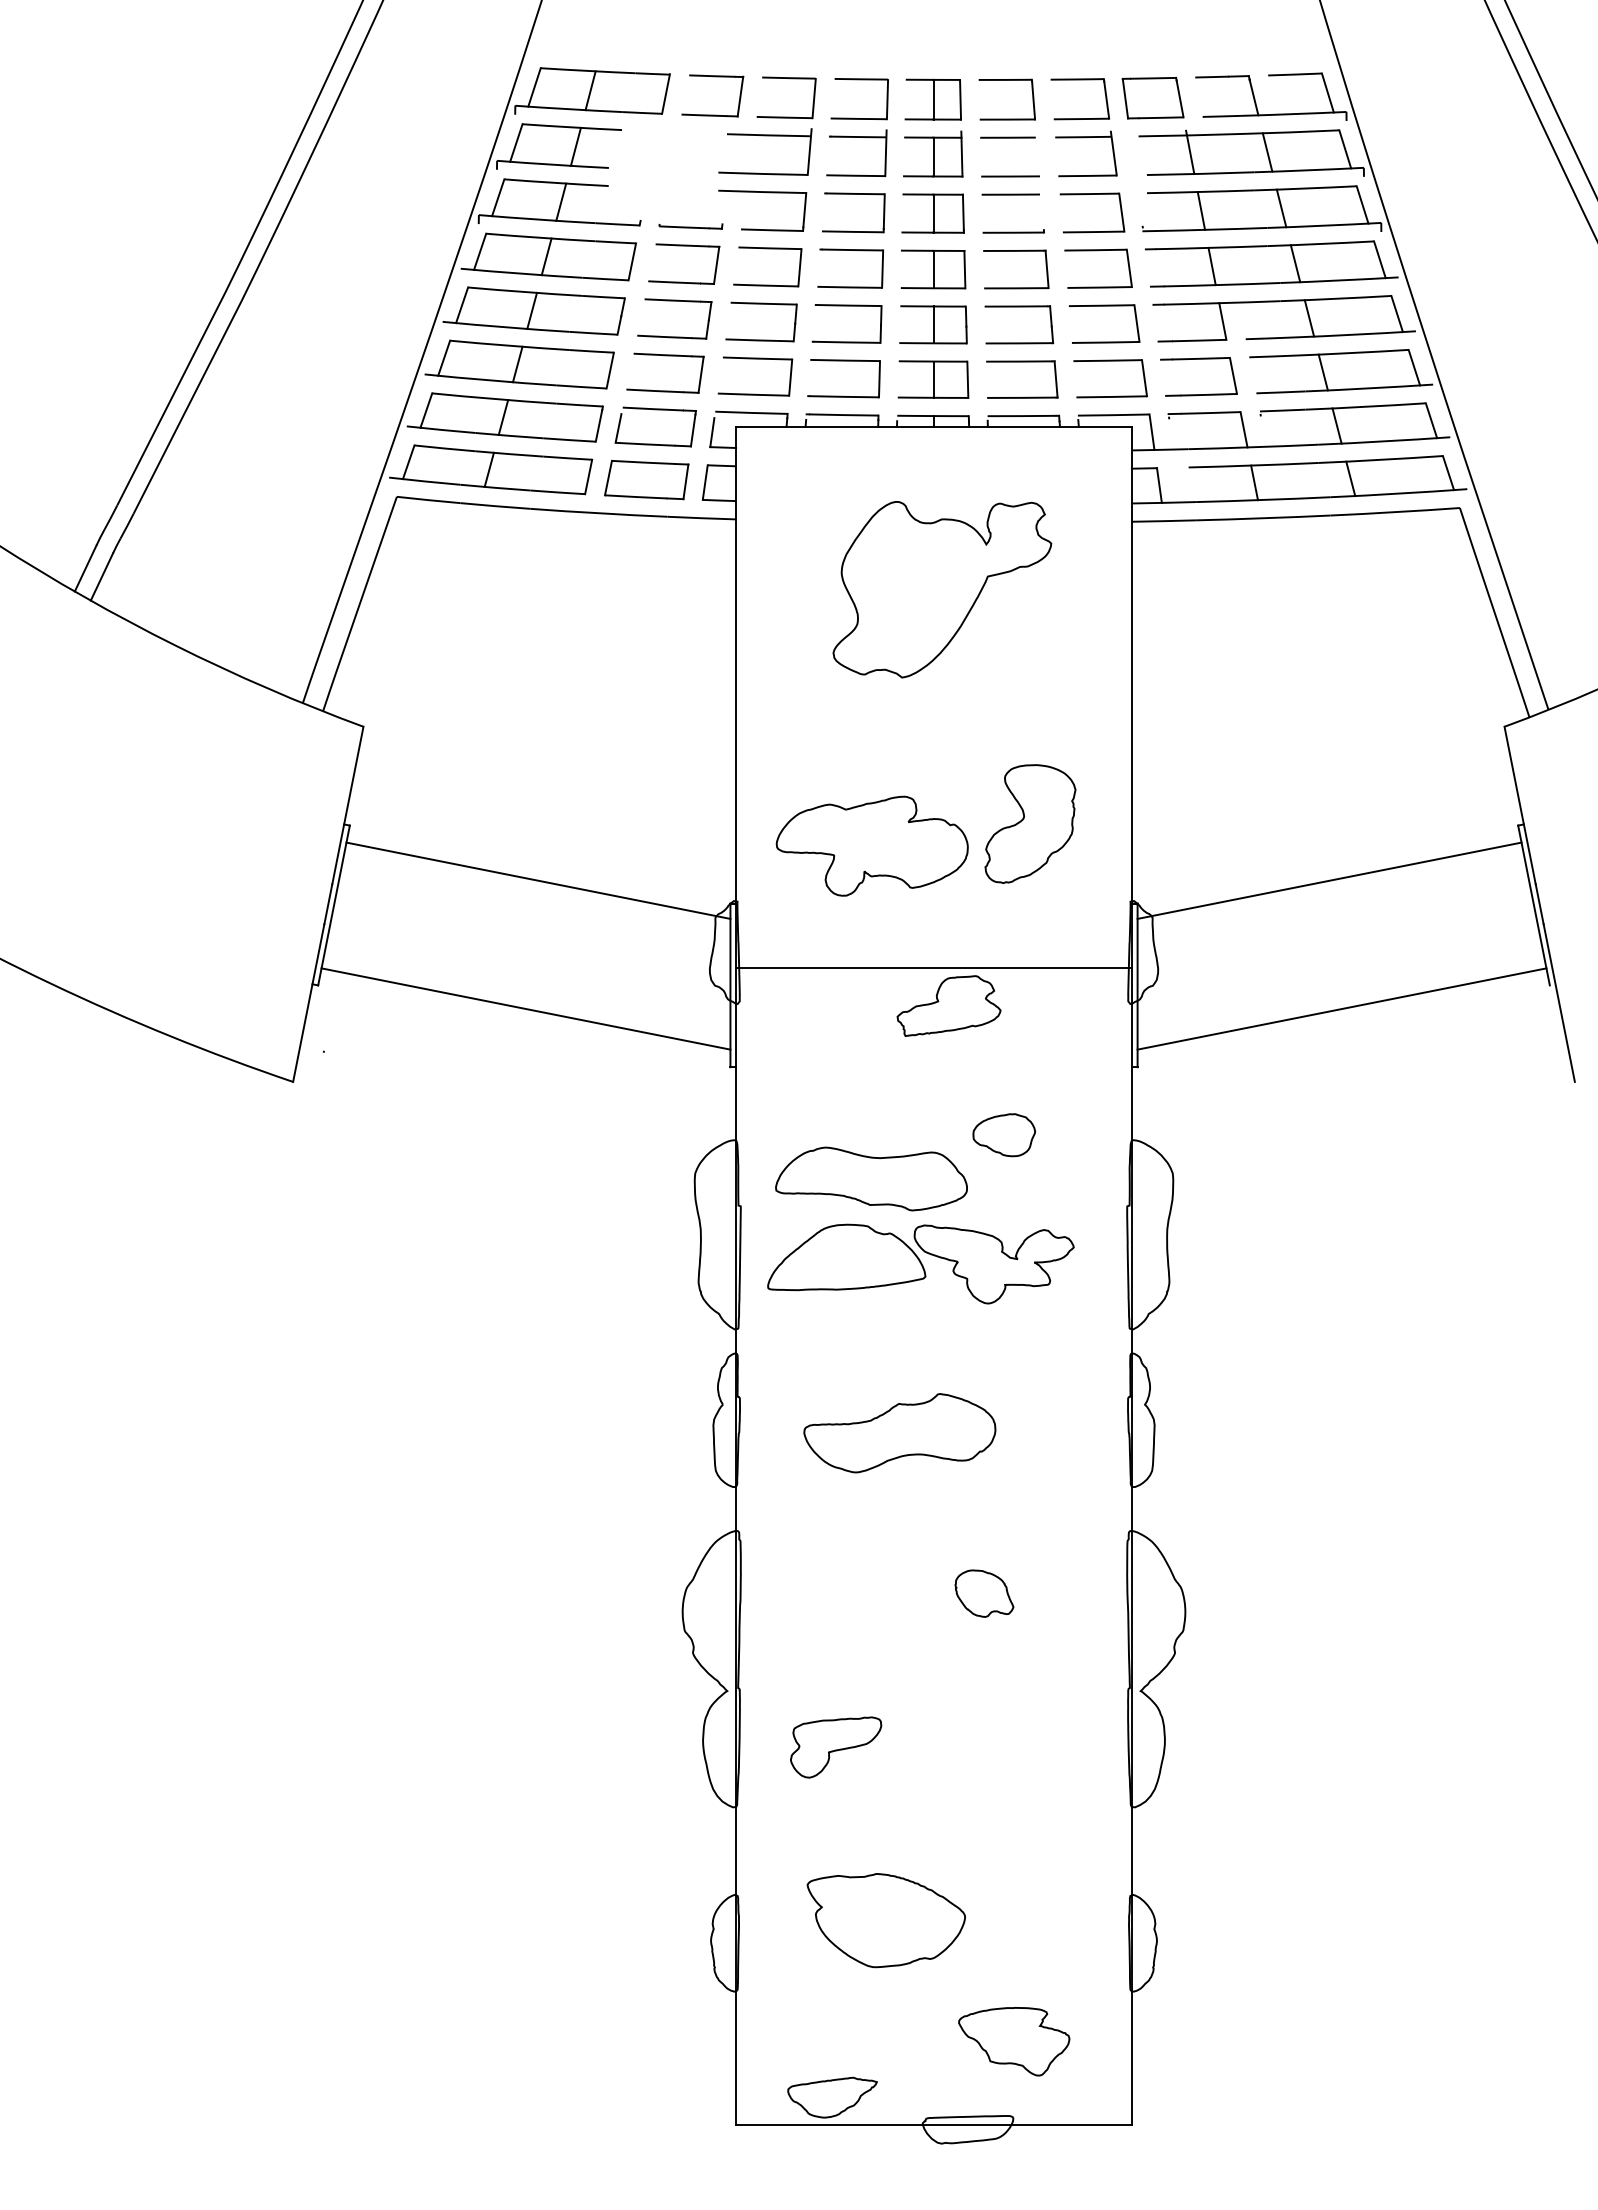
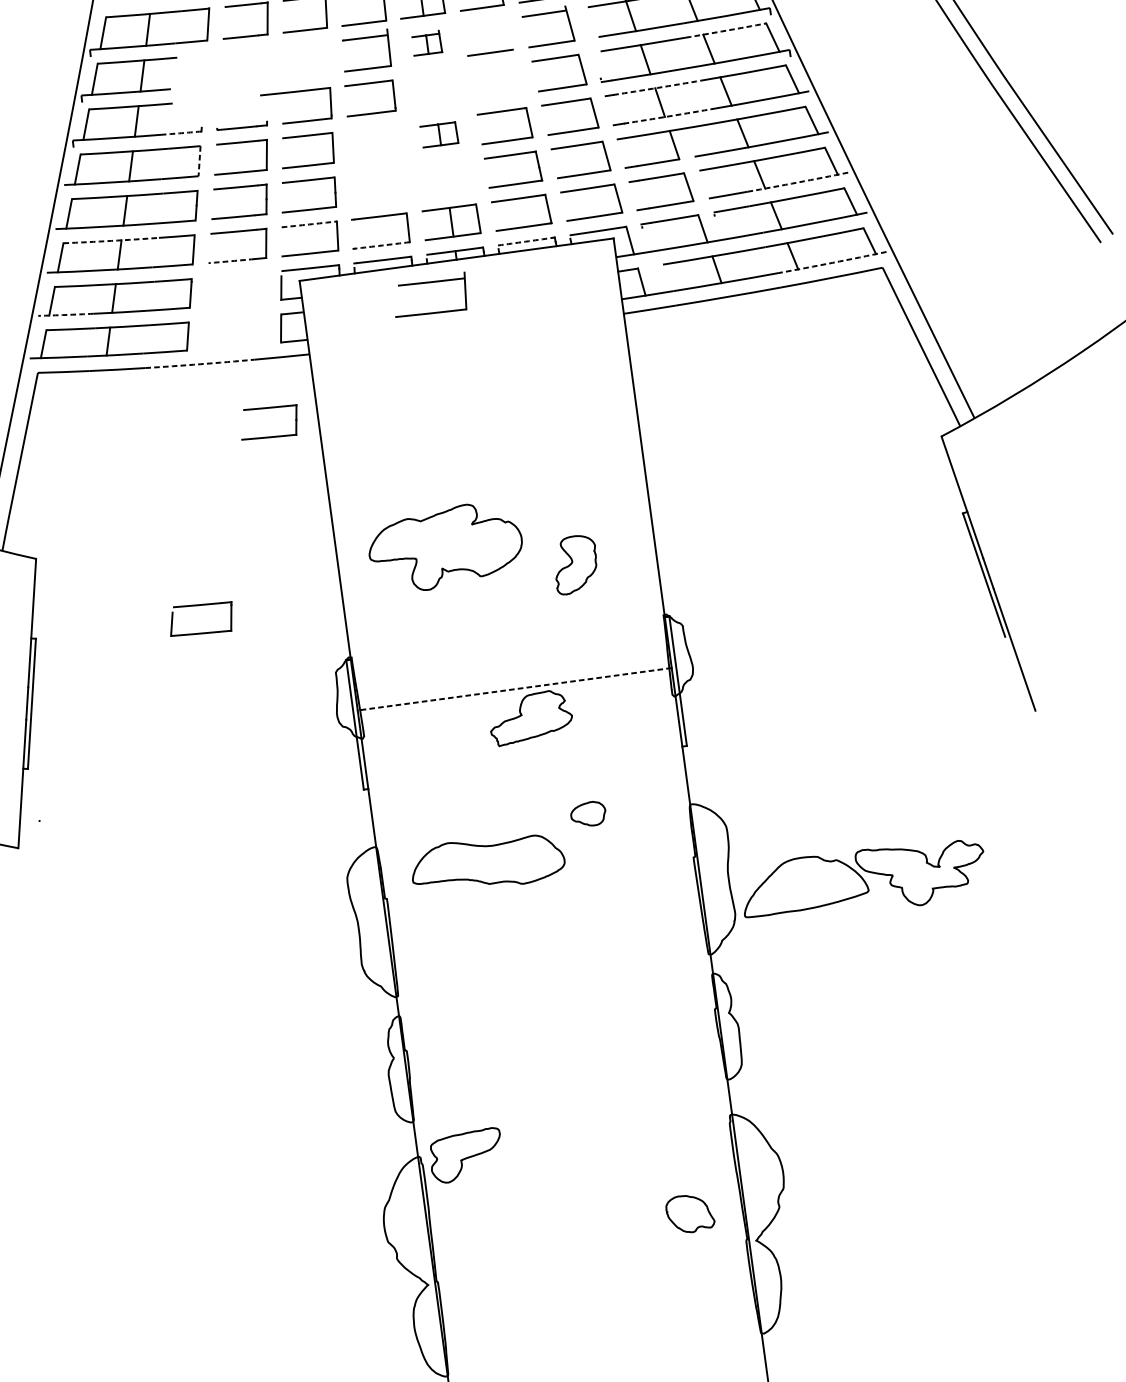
part: (765, 136) -> (428, 283), moved
line: (1007, 137) -> (483, 22), removed
part: (933, 153) -> (426, 42), size x0.6
arc: (1305, 188) -> (725, 30), solid -> dashed
line: (1010, 194) -> (492, 67), removed
part: (932, 213) -> (432, 90), removed
arc: (617, 224) -> (183, 133), solid -> dashed
line: (1013, 231) -> (498, 96), removed
arc: (1211, 247) -> (657, 87), solid -> dashed
part: (850, 250) -> (371, 128), removed
line: (632, 261) -> (199, 160), solid -> dashed
part: (933, 269) -> (439, 134), size x0.7
arc: (1222, 284) -> (670, 115), solid -> dashed
part: (846, 306) -> (374, 173), removed
part: (933, 324) -> (445, 178), removed
arc: (509, 345) -> (111, 240), solid -> dashed
arc: (757, 358) -> (309, 224), solid -> dashed
arc: (1369, 388) -> (798, 182), solid -> dashed
arc: (655, 391) -> (231, 261), solid -> dashed
arc: (844, 396) -> (382, 245), solid -> dashed
part: (655, 410) -> (199, 606), moved
arc: (1022, 416) -> (525, 242), solid -> dashed
arc: (441, 429) -> (66, 314), solid -> dashed
part: (646, 479) -> (234, 332), removed
arc: (1399, 493) -> (833, 262), solid -> dashed
arc: (599, 513) -> (200, 364), solid -> dashed
part: (674, 579) -> (267, 408), added
part: (942, 589) -> (480, 387), removed
part: (1030, 824) -> (575, 564), size x0.6
part: (871, 845) -> (444, 547), moved
line: (538, 880) -> (191, 662), removed
line: (1329, 880) -> (819, 577), removed
line: (934, 968) -> (515, 689), solid -> dashed
line: (525, 1008) -> (194, 765), removed
line: (1341, 1008) -> (842, 677), removed
part: (1004, 1135) -> (588, 814), size x0.7
part: (920, 1263) -> (863, 880), moved
part: (899, 1433) -> (537, 1062), removed
part: (984, 1593) -> (690, 1213), moved
part: (836, 1747) -> (466, 1155), moved

